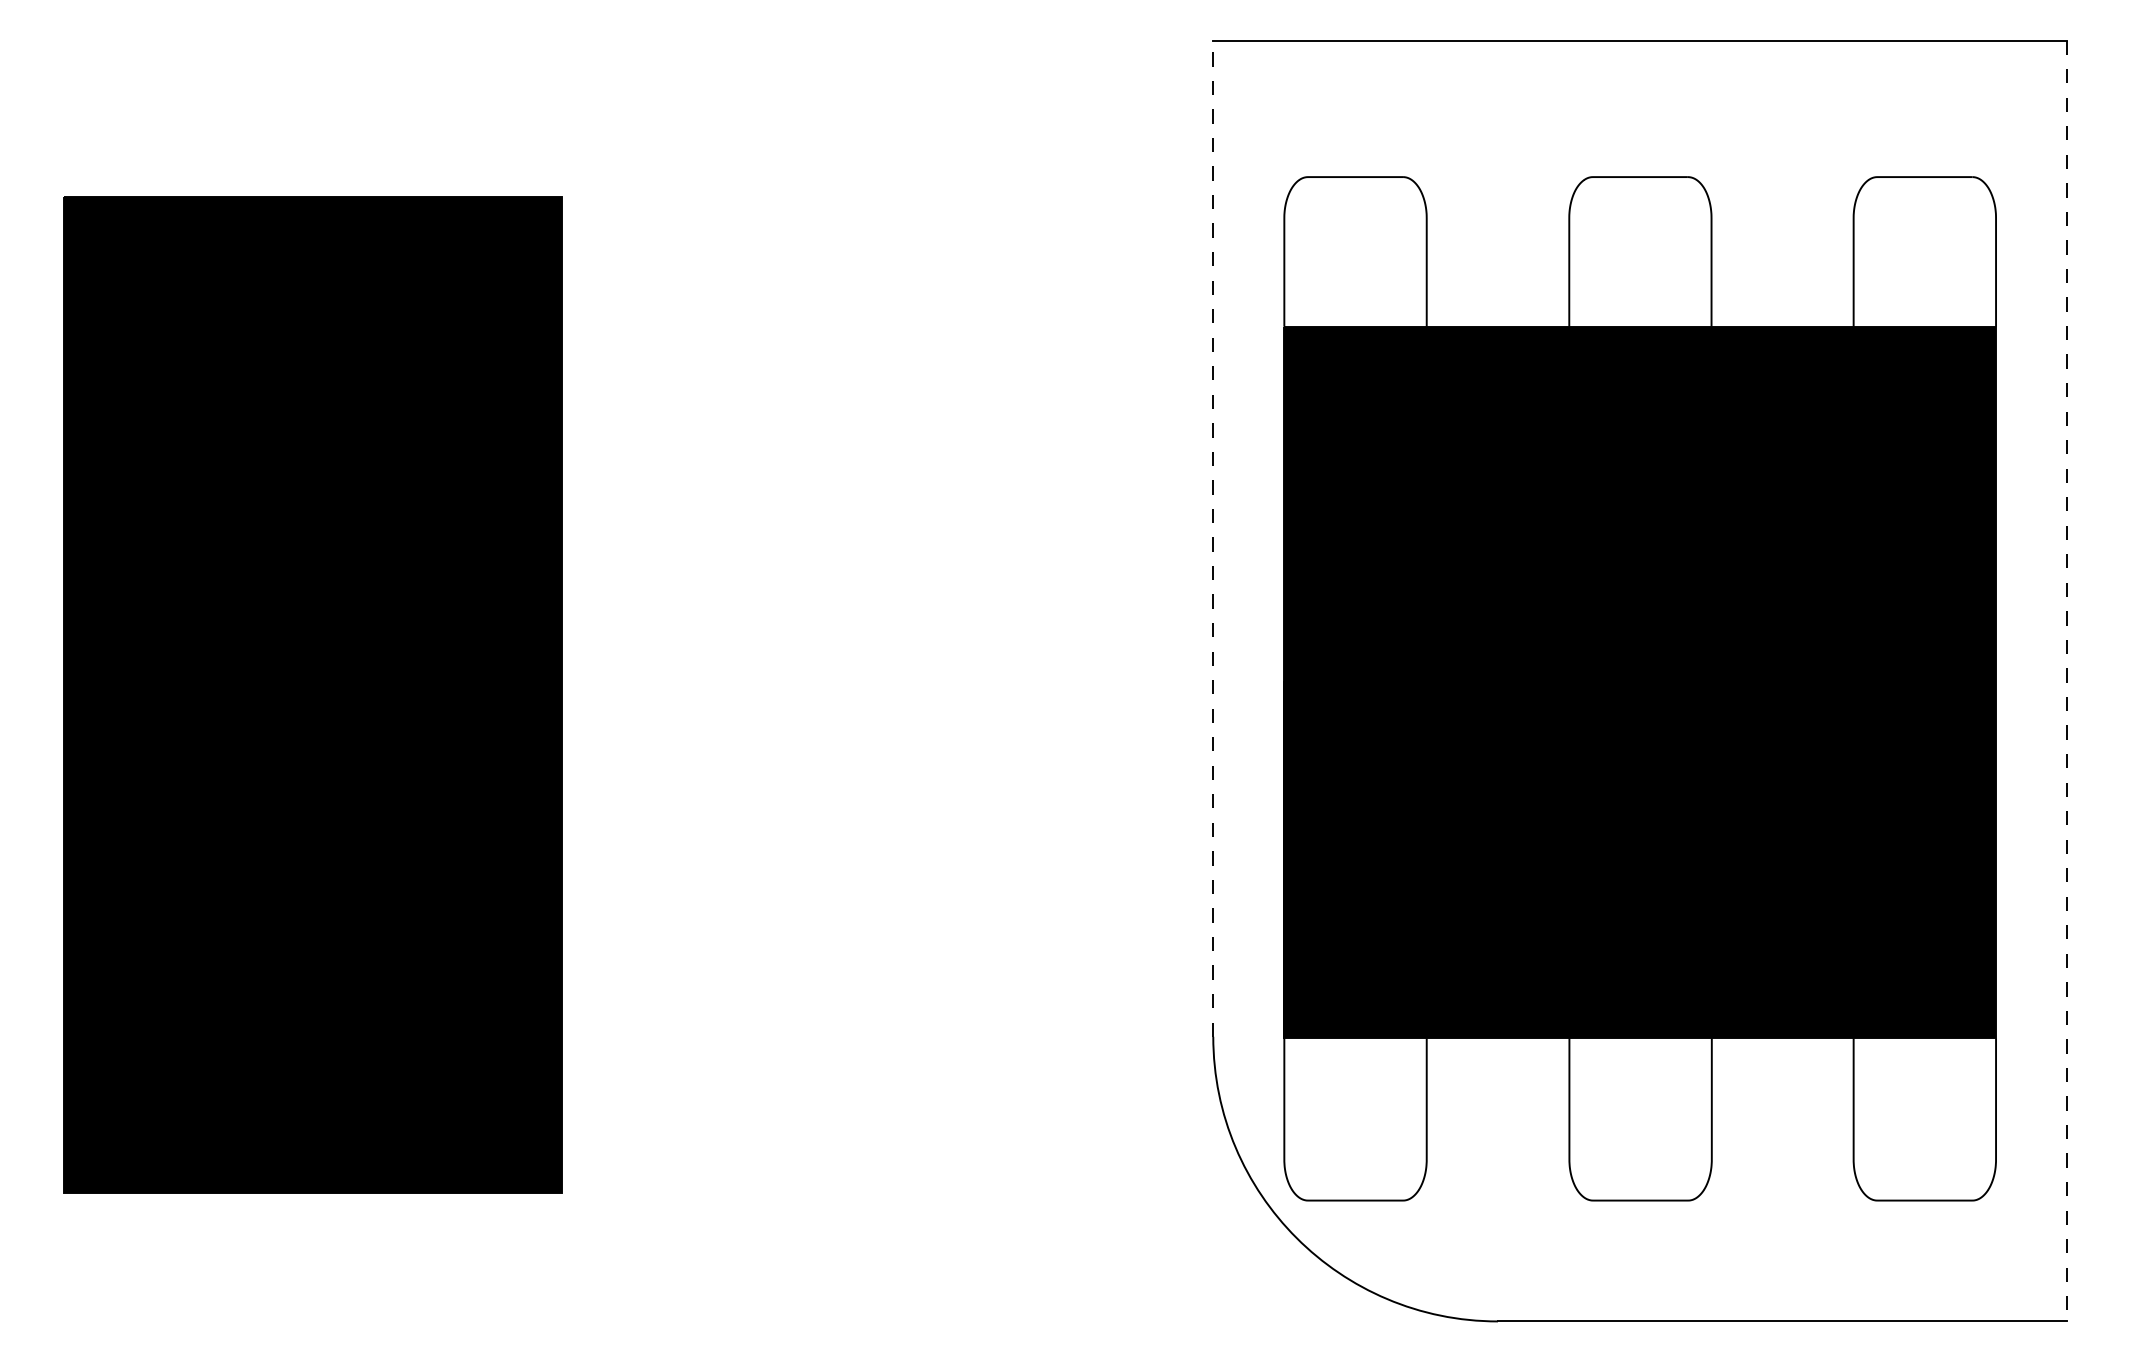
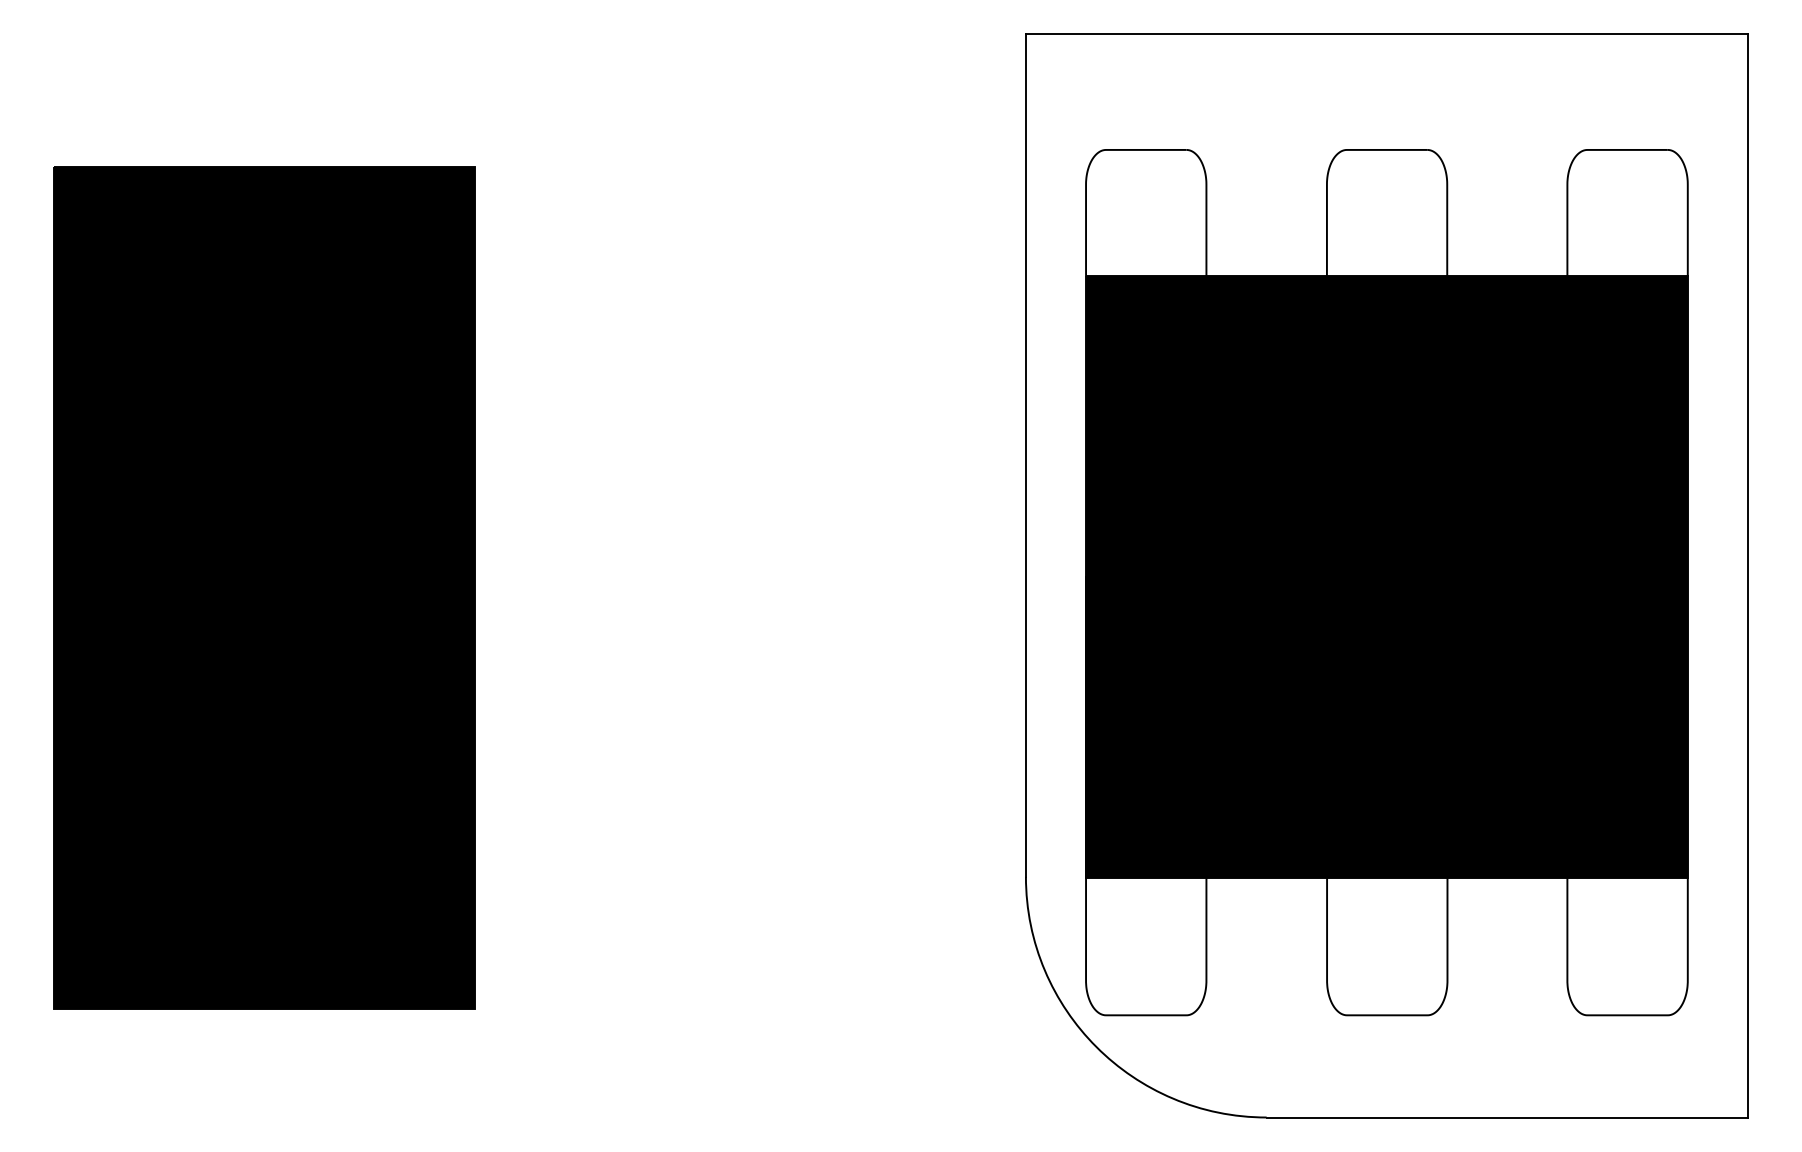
line: (1212, 538) -> (1025, 455), dashed -> solid
line: (2066, 680) -> (1747, 575), dashed -> solid

